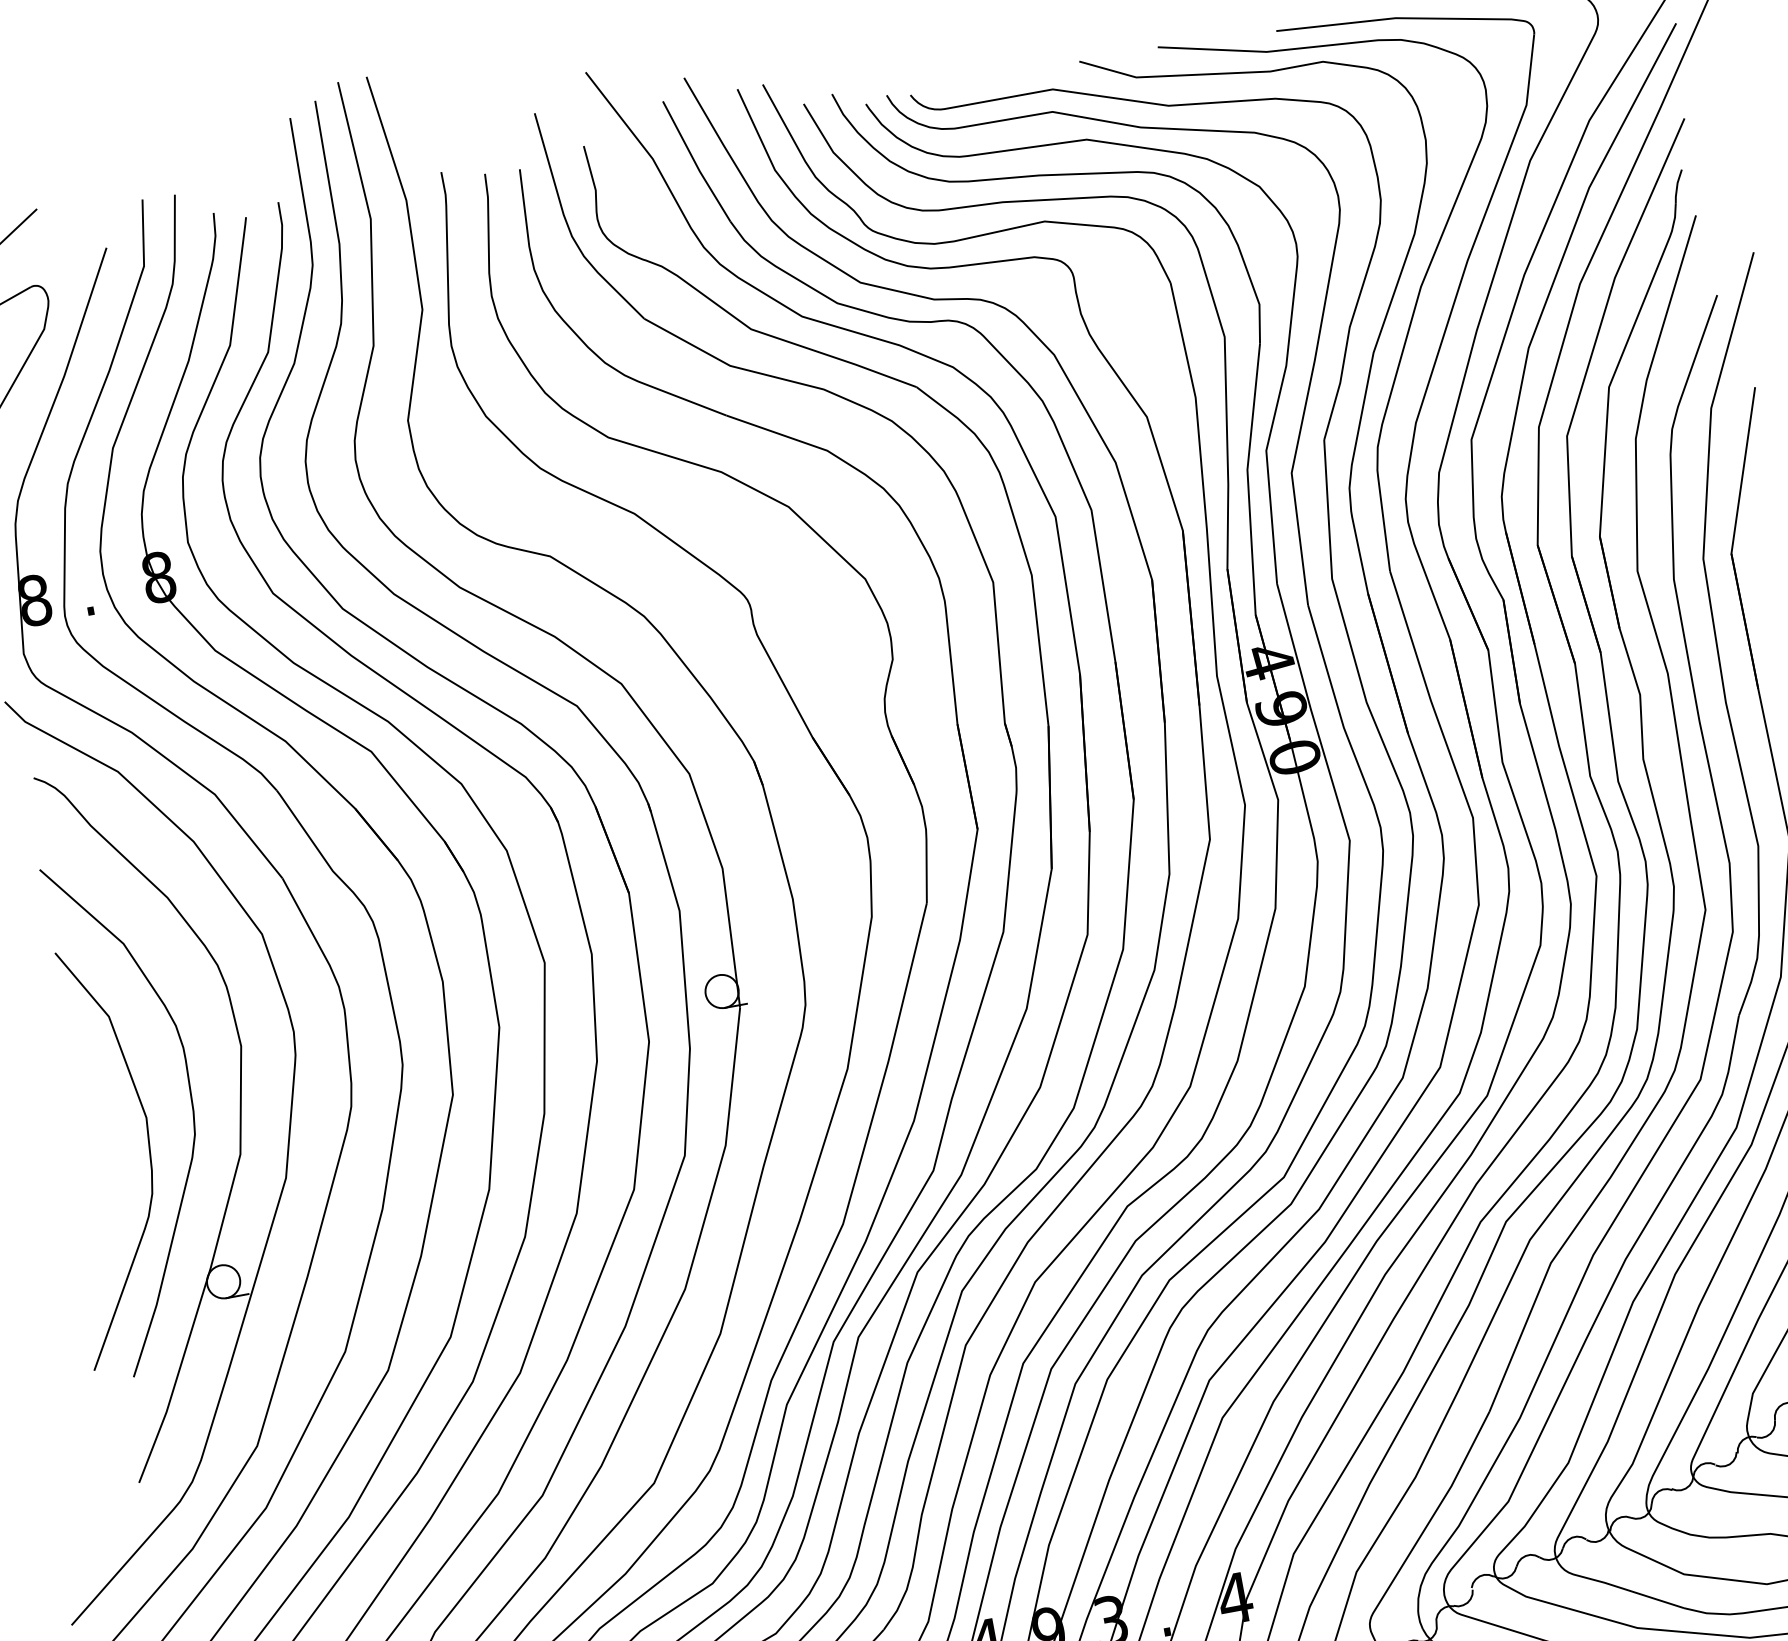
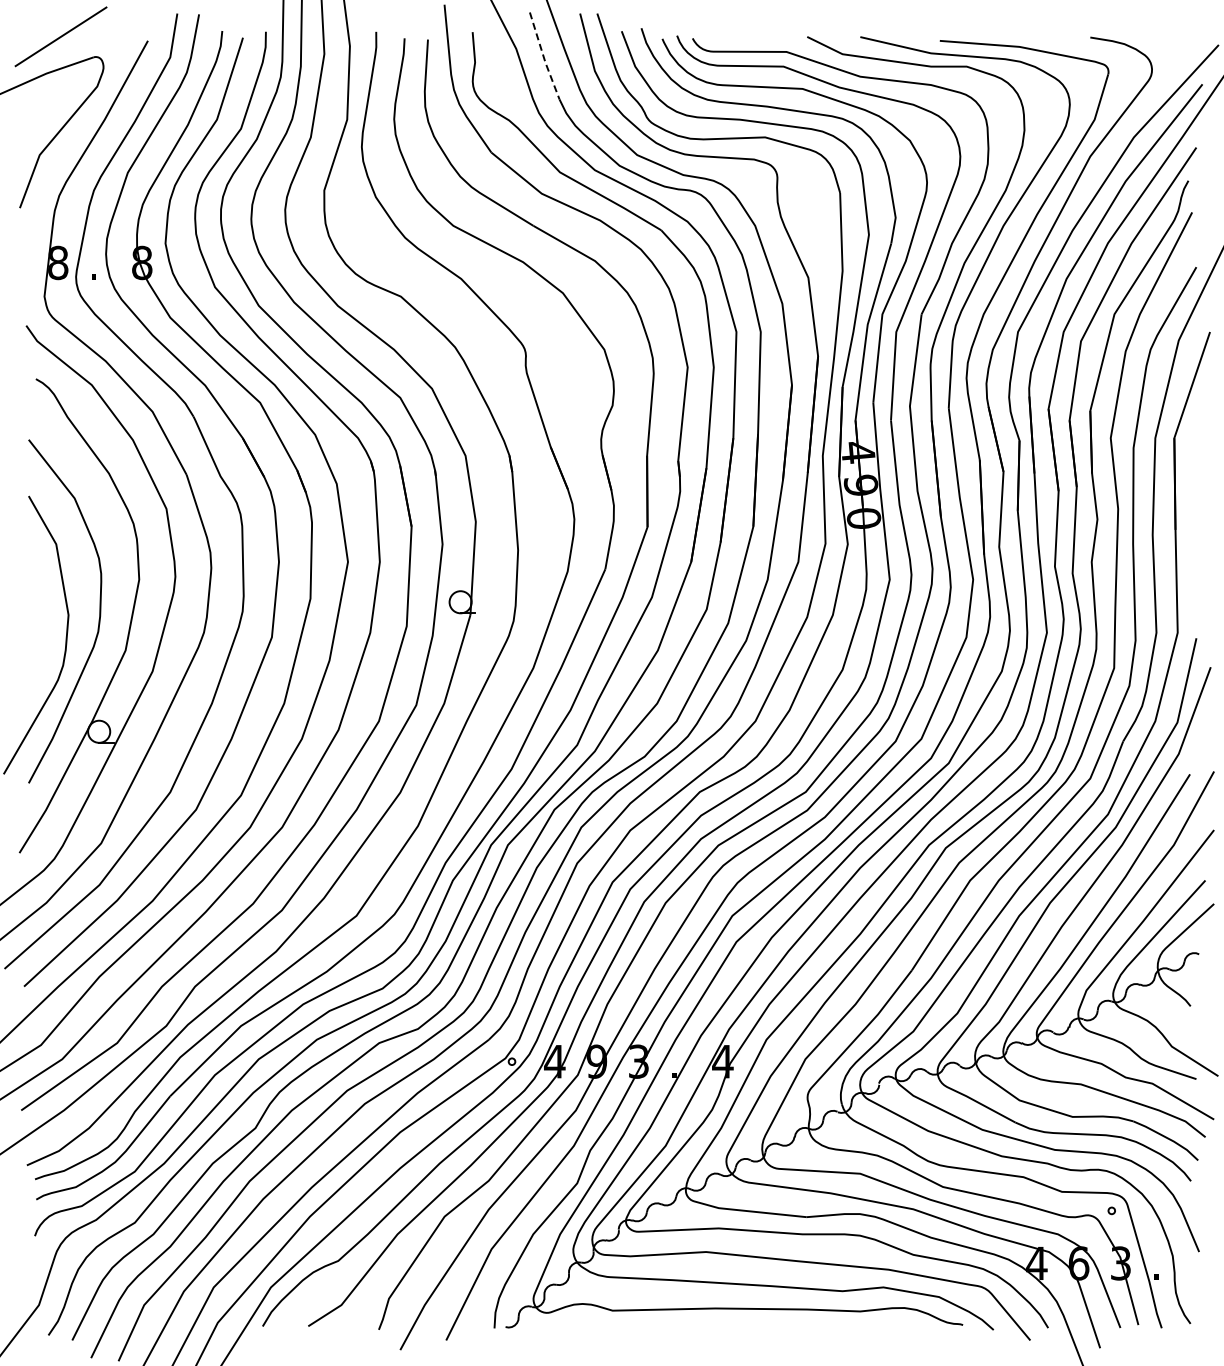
line: (695, 164) -> (543, 57), solid -> dashed

